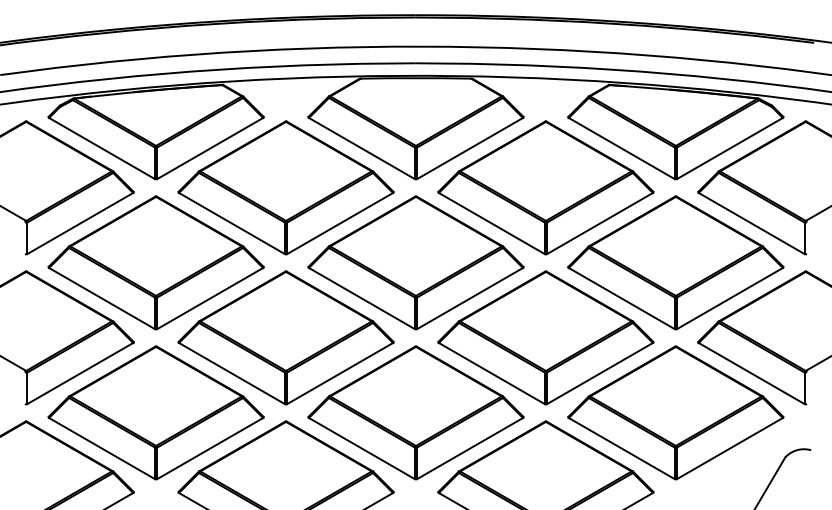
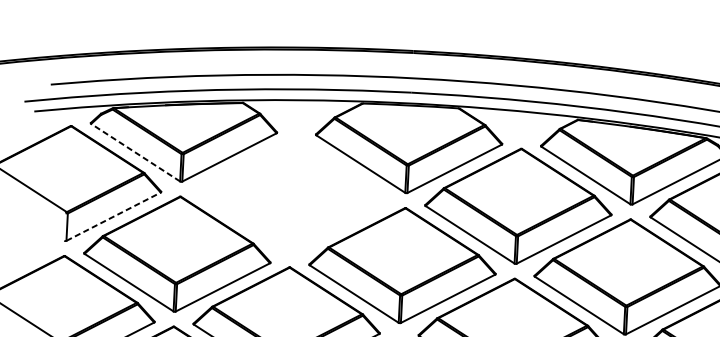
line: (101, 148) -> (135, 152), solid -> dashed
part: (285, 187) -> (292, 194), removed
line: (80, 223) -> (113, 216), solid -> dashed

